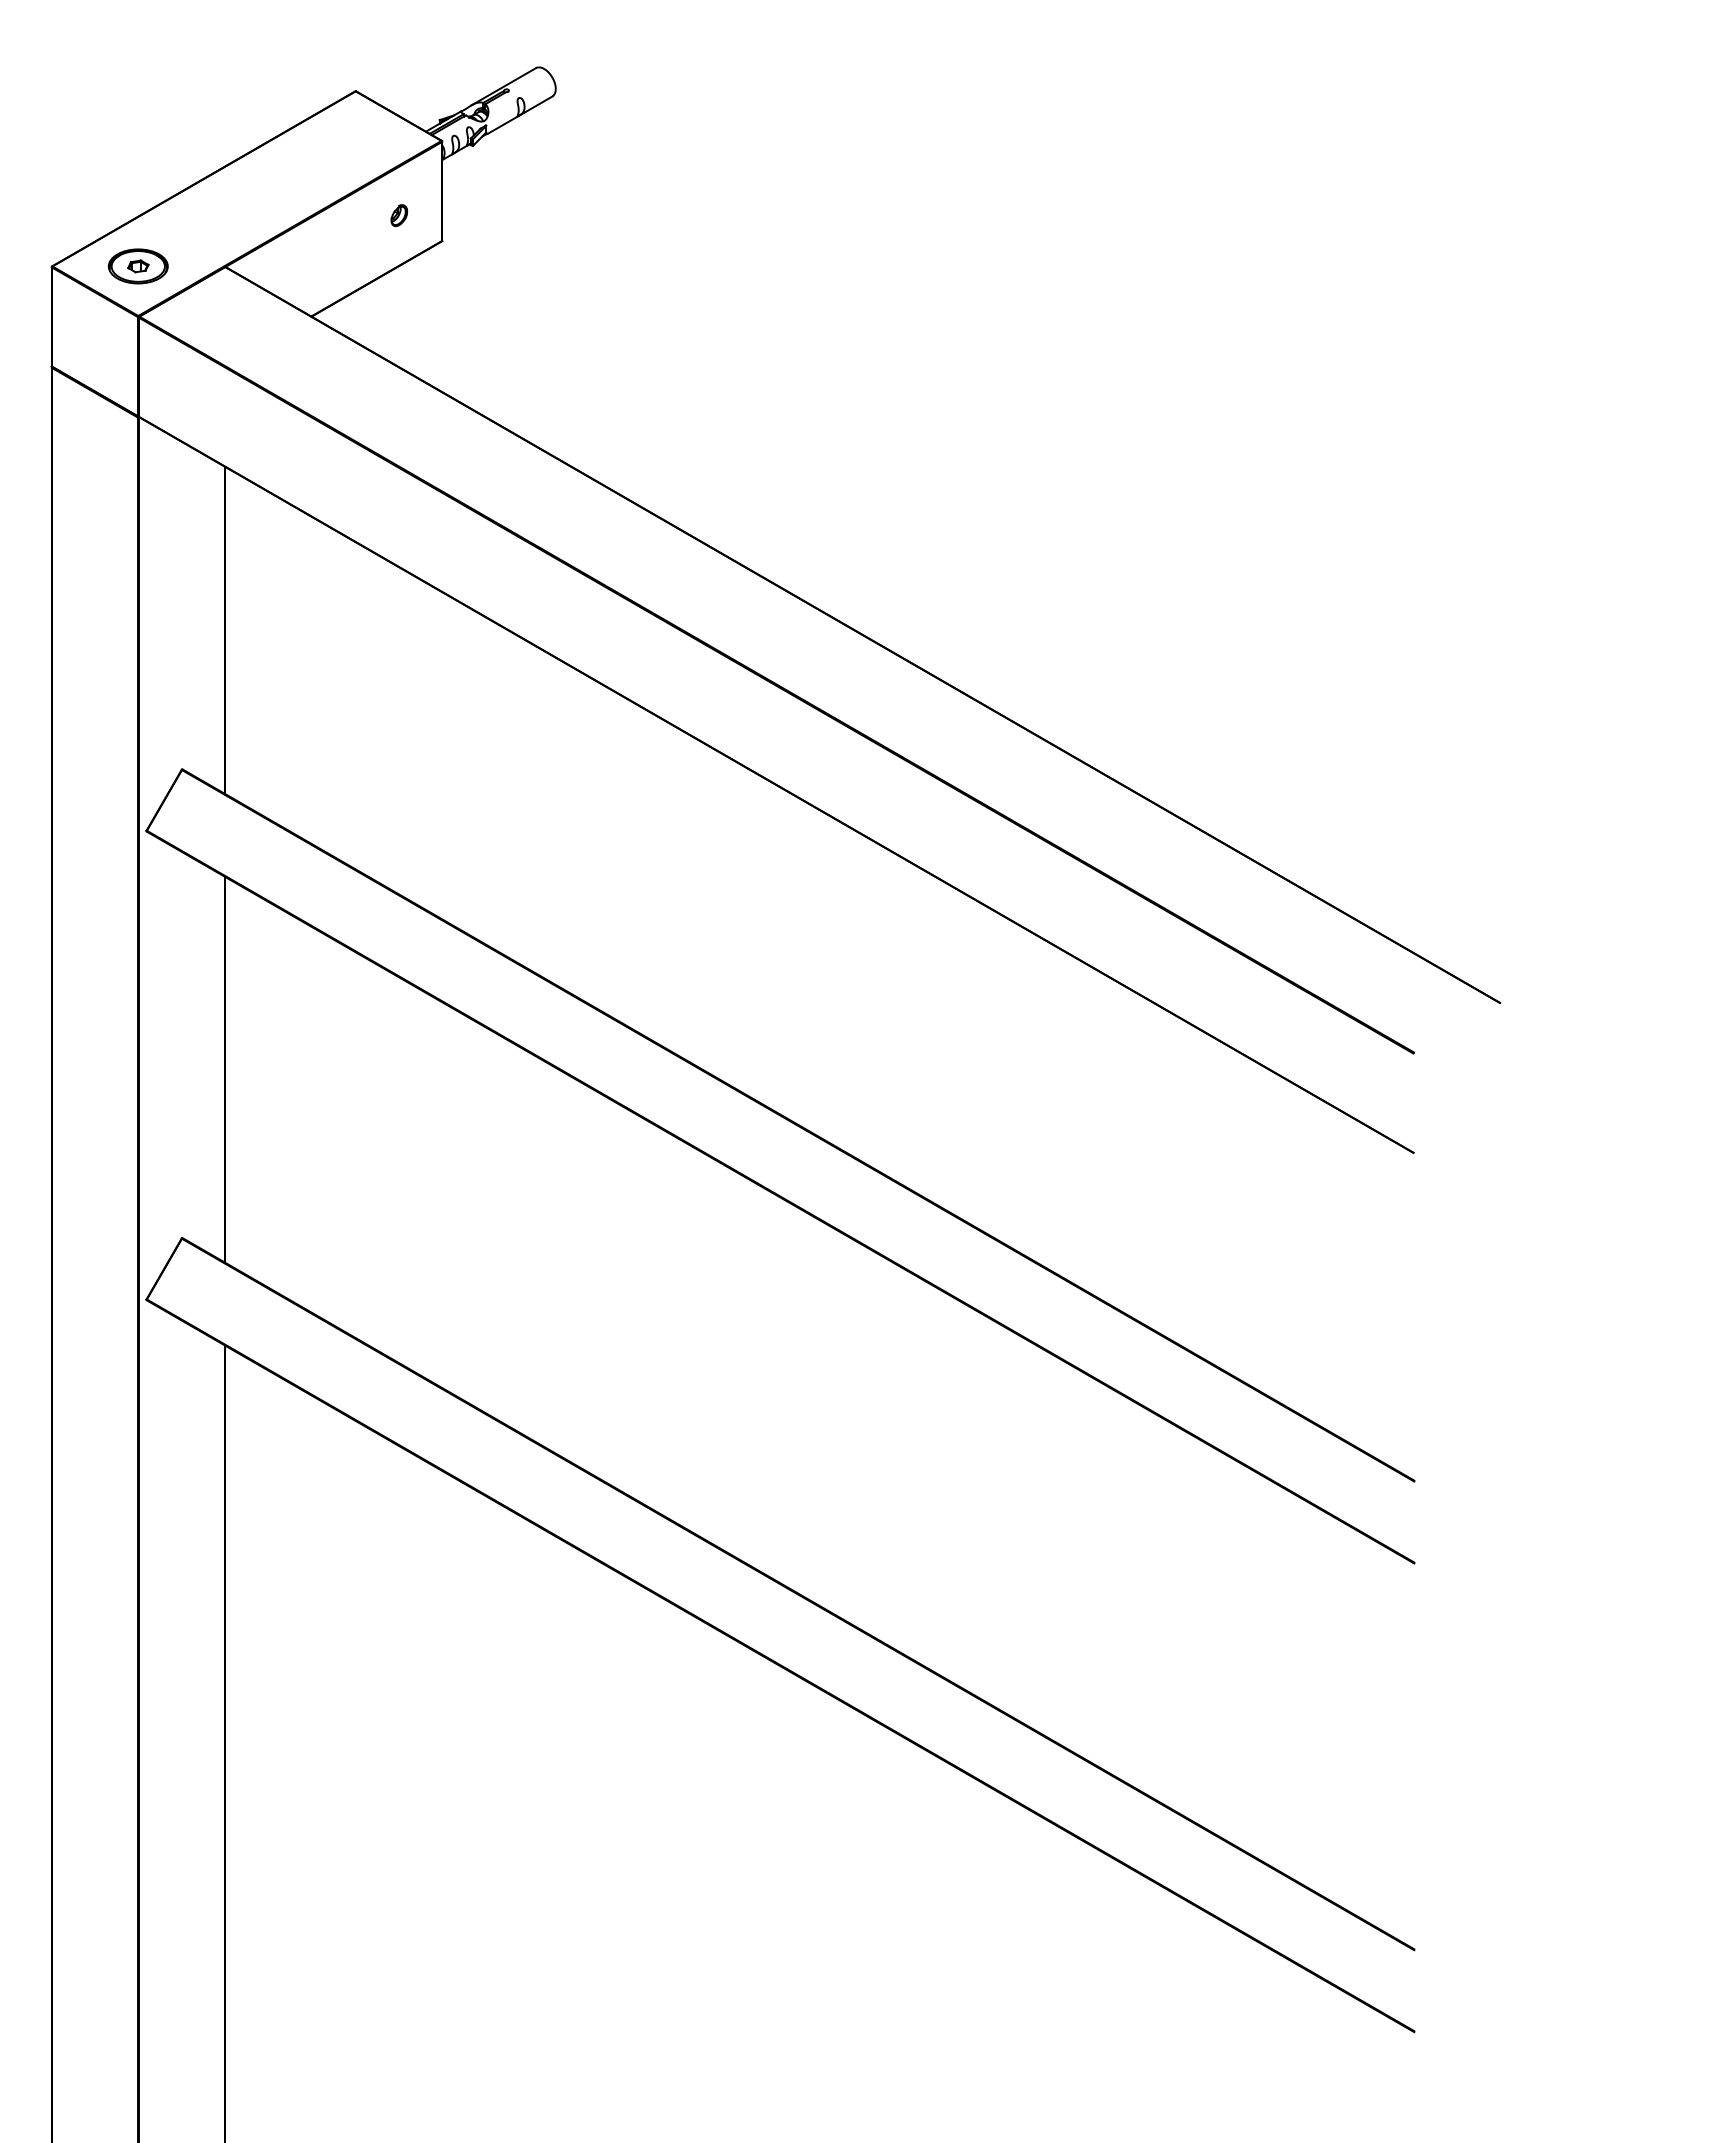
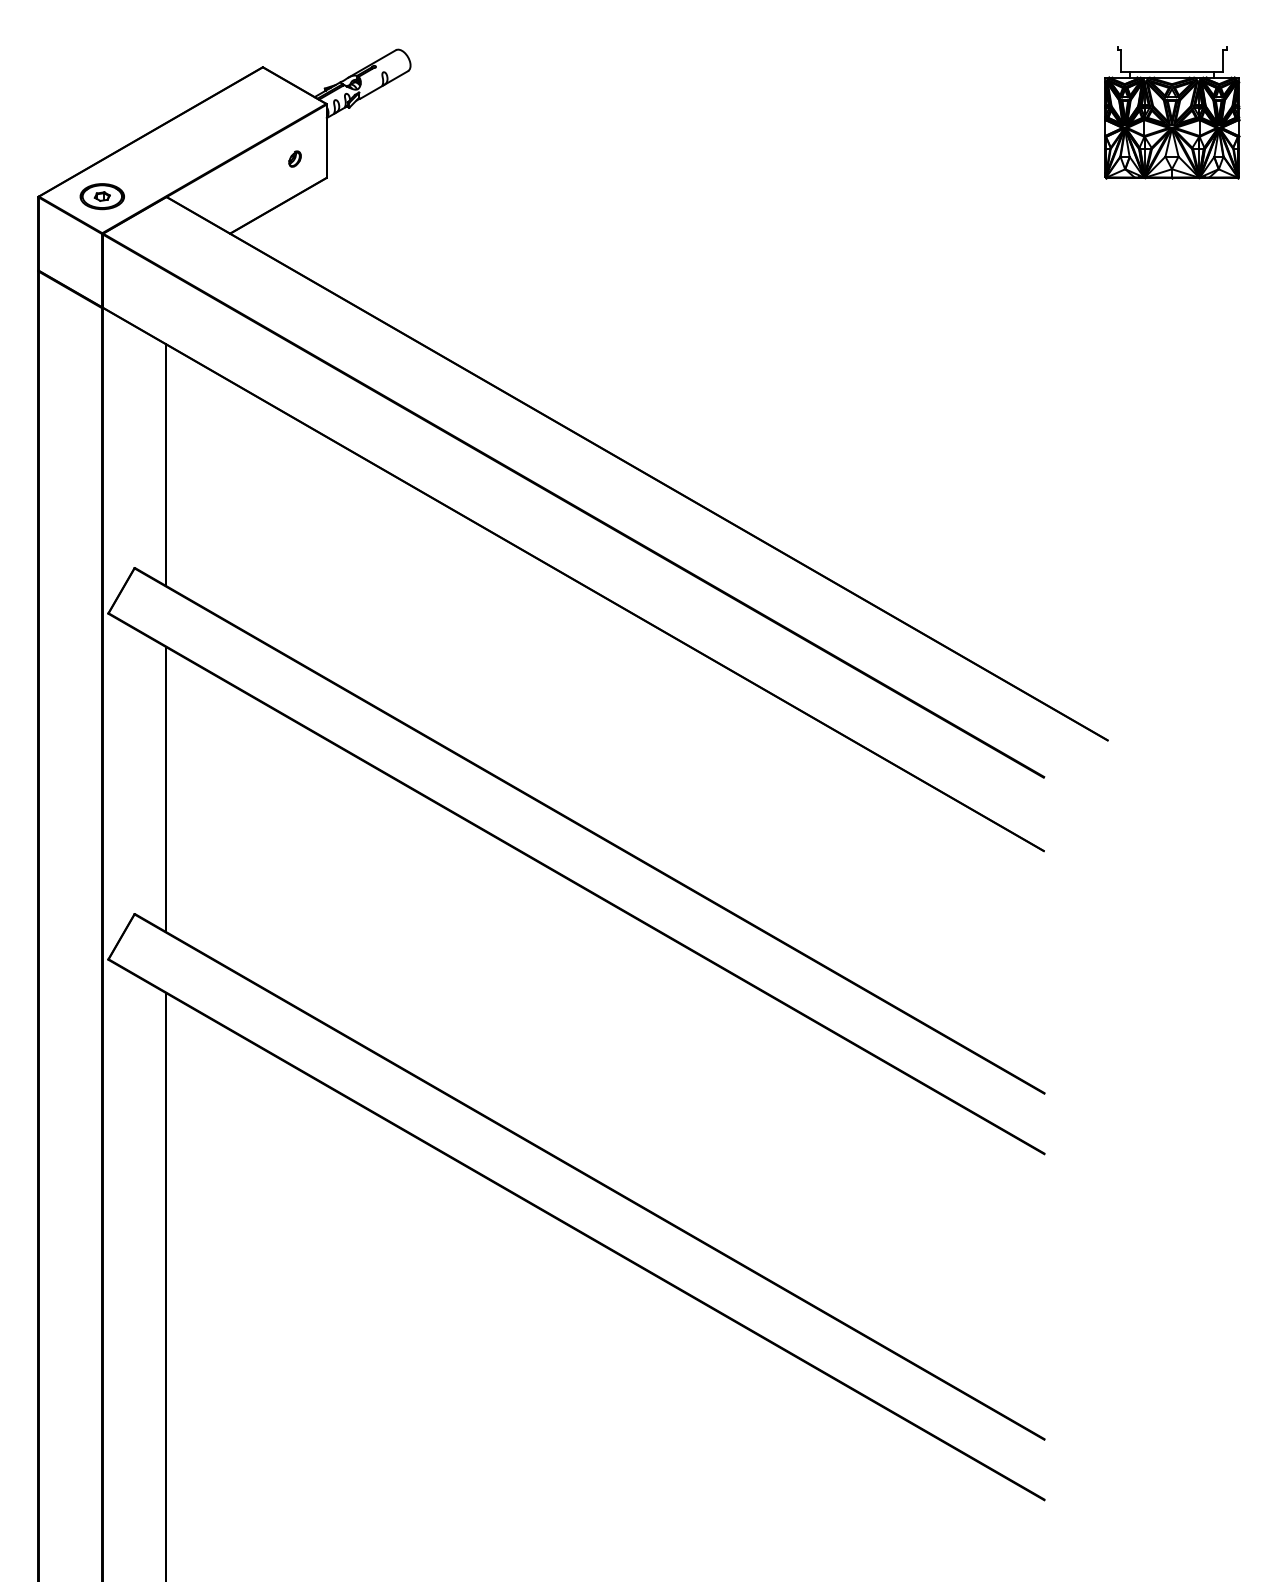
part: (1586, 152) -> (1171, 112), added

